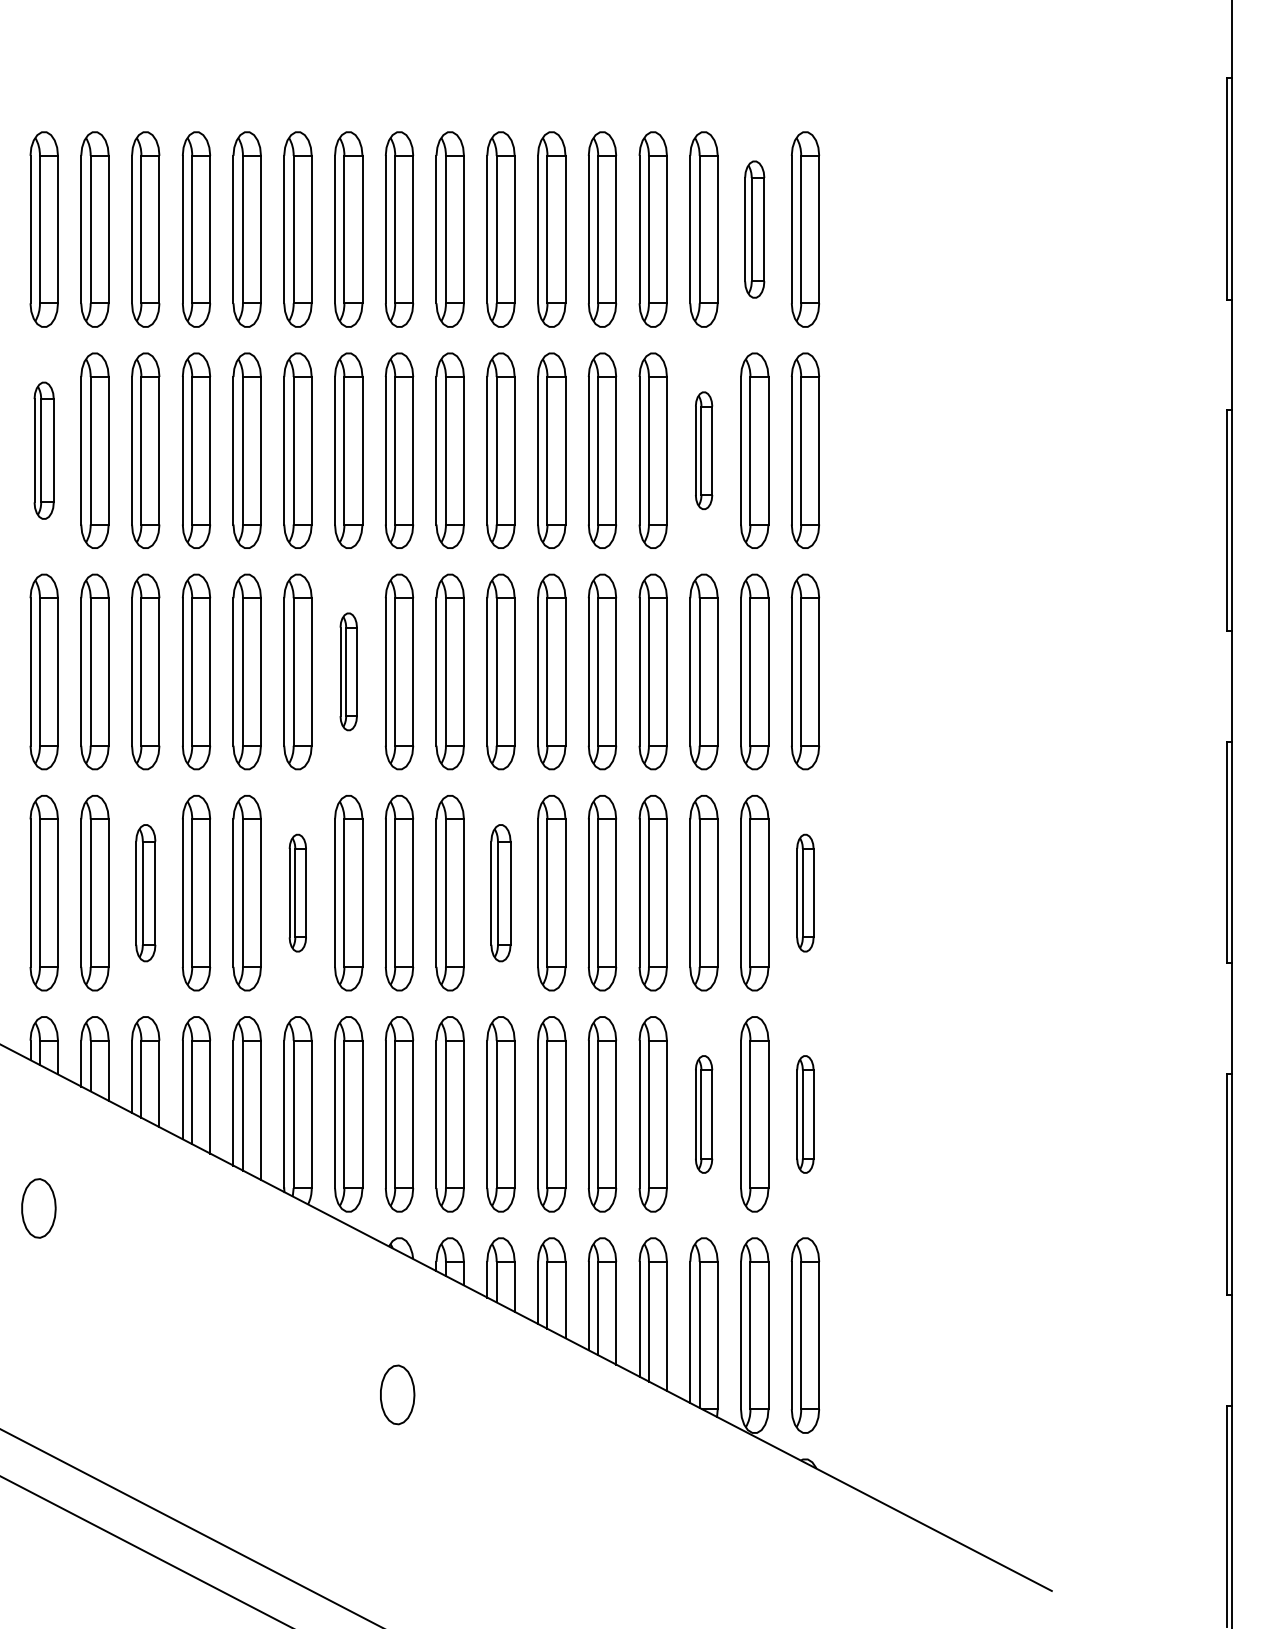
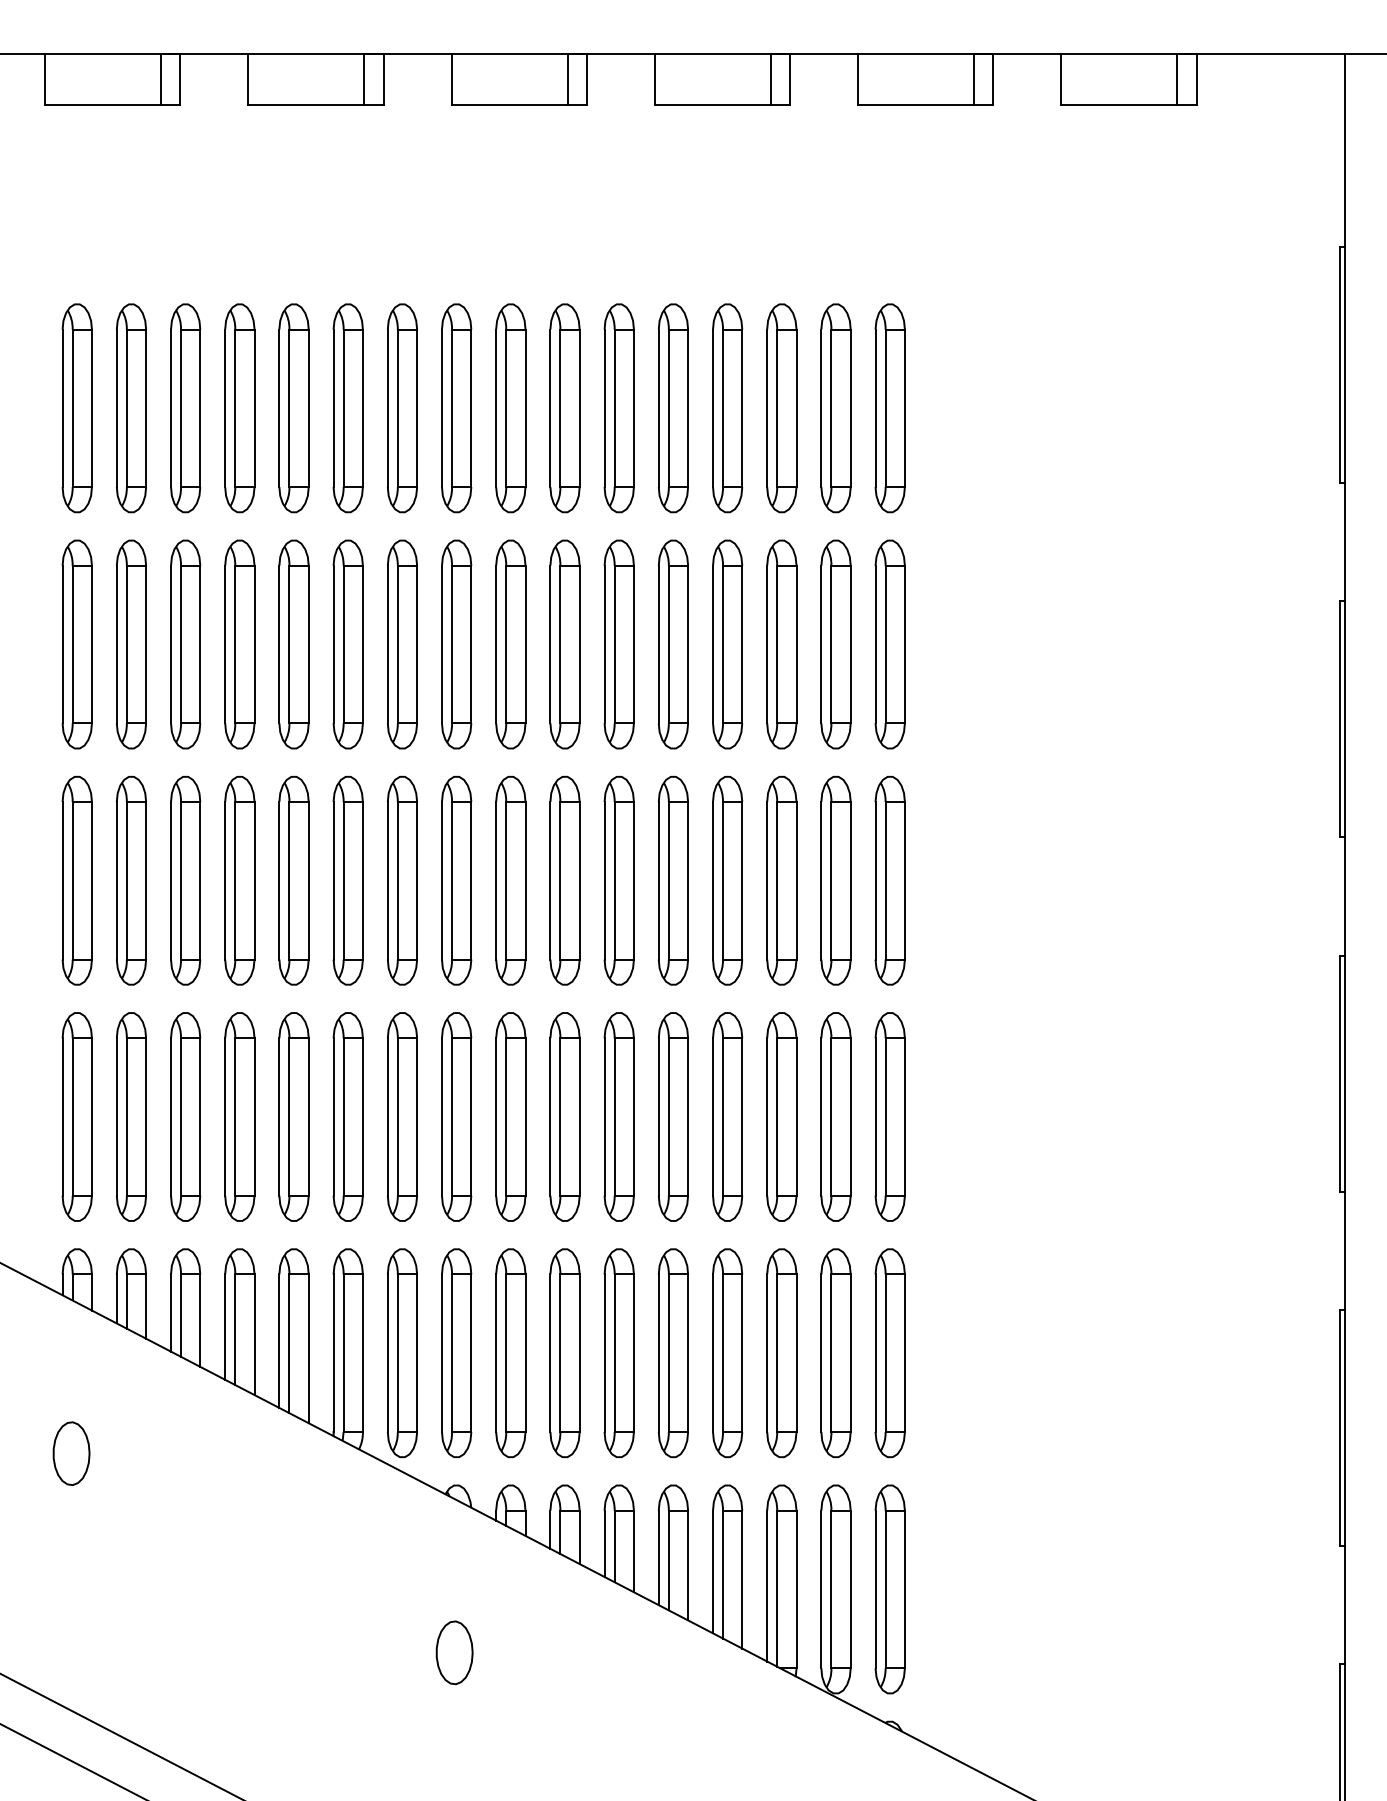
part: (754, 229) -> (835, 408), size x1.43
part: (43, 450) -> (76, 644), size x1.43
part: (703, 450) -> (781, 644), size x1.67
part: (348, 671) -> (402, 880), size x1.67
part: (145, 892) -> (185, 1116), size x1.43
part: (297, 892) -> (347, 1116), size x1.67
part: (500, 892) -> (564, 1116), size x1.43
part: (804, 892) -> (889, 1116), size x1.67
part: (703, 1114) -> (781, 1353), size x1.67
part: (804, 1114) -> (889, 1353), size x1.67

